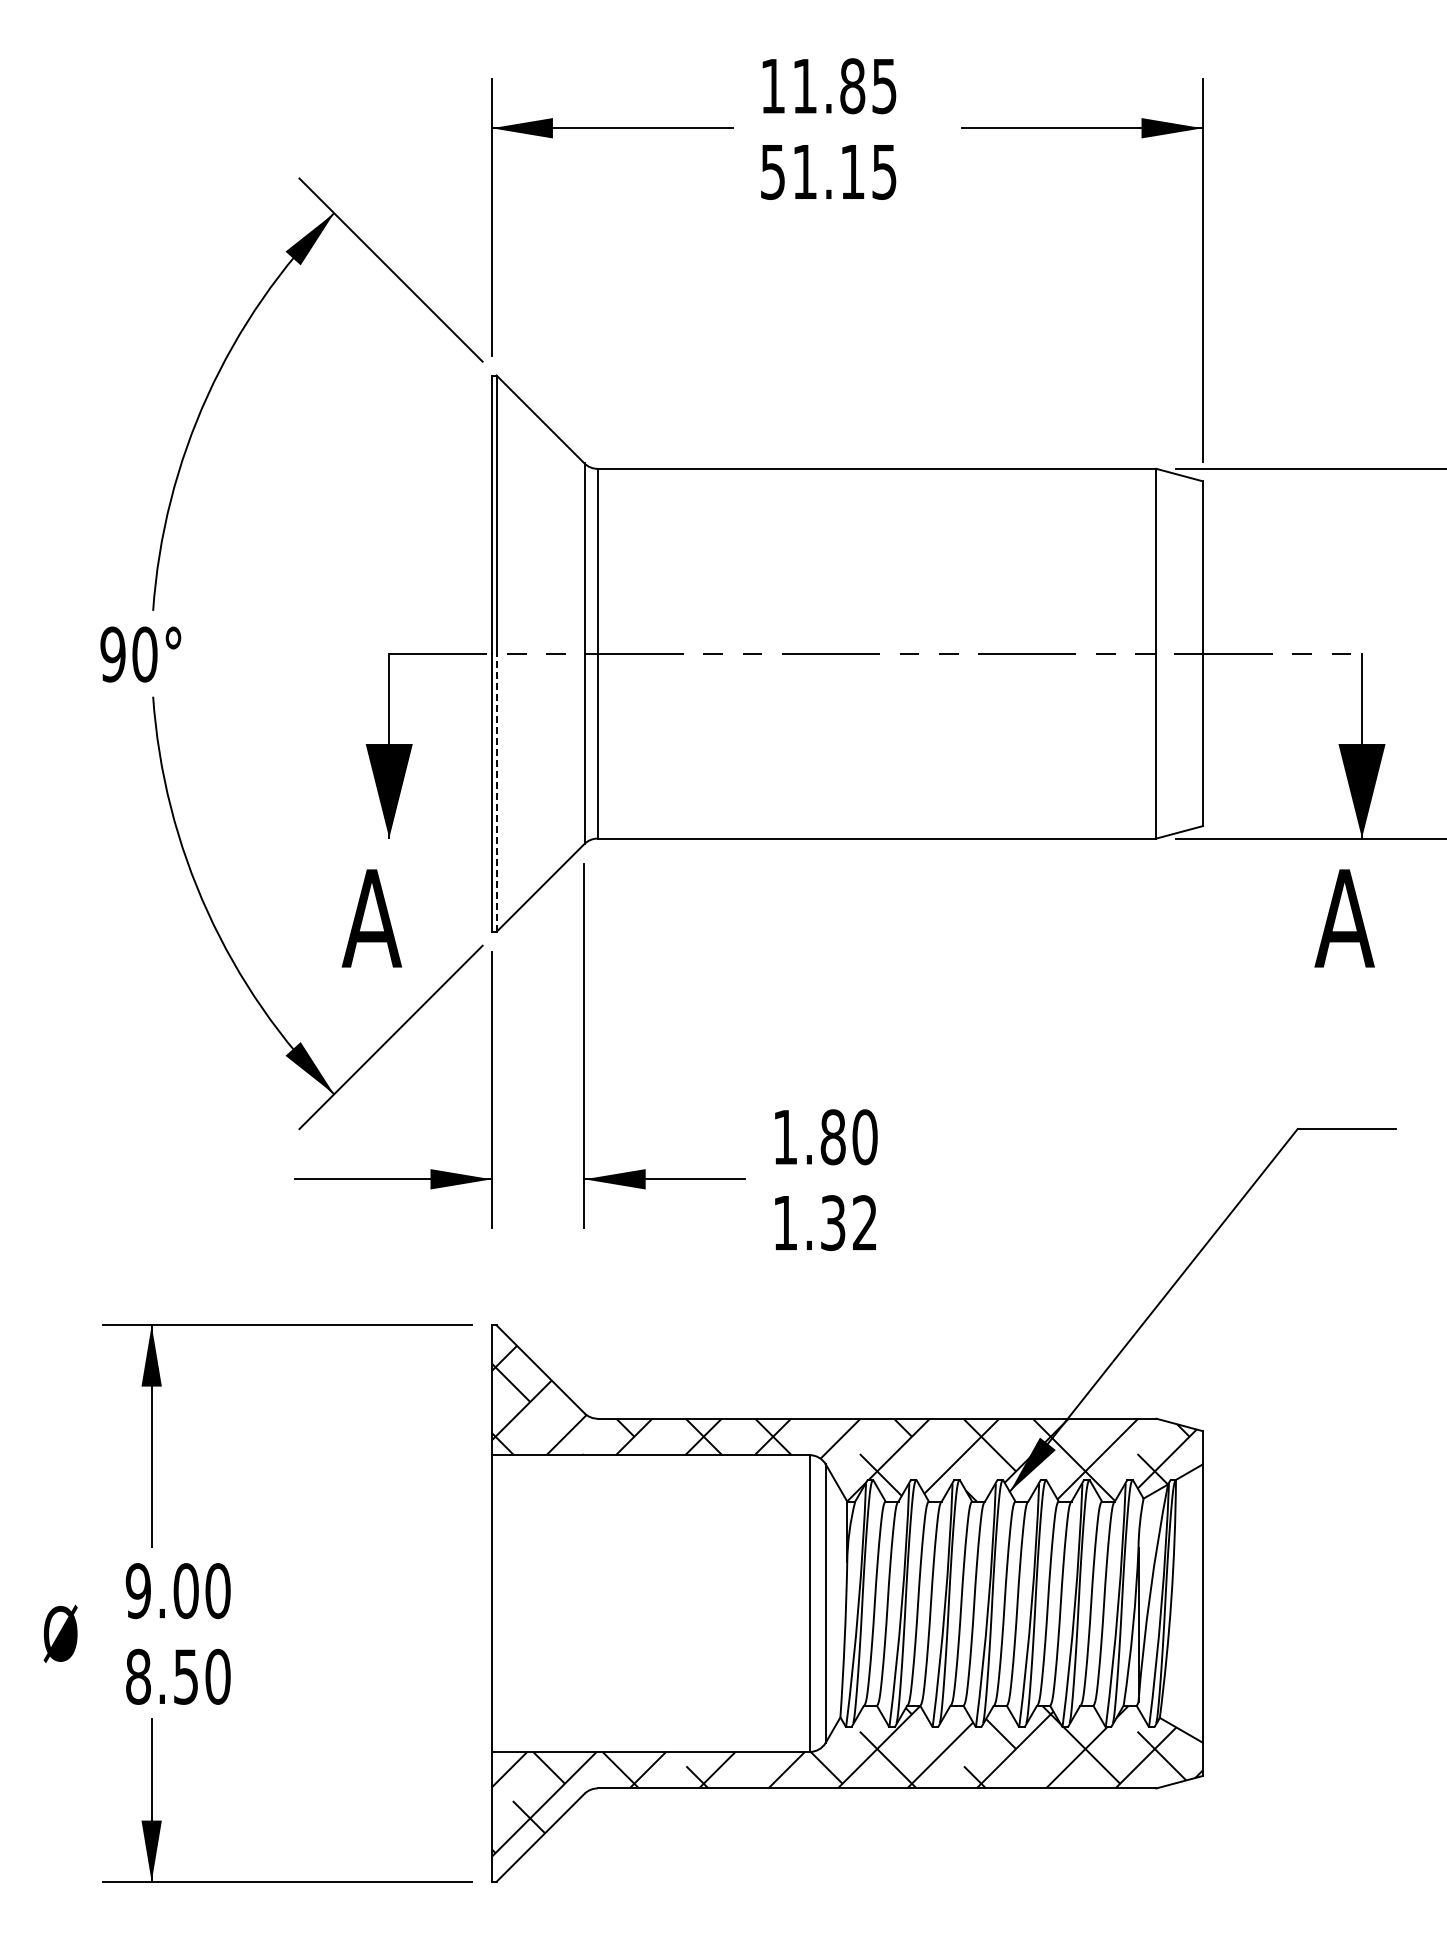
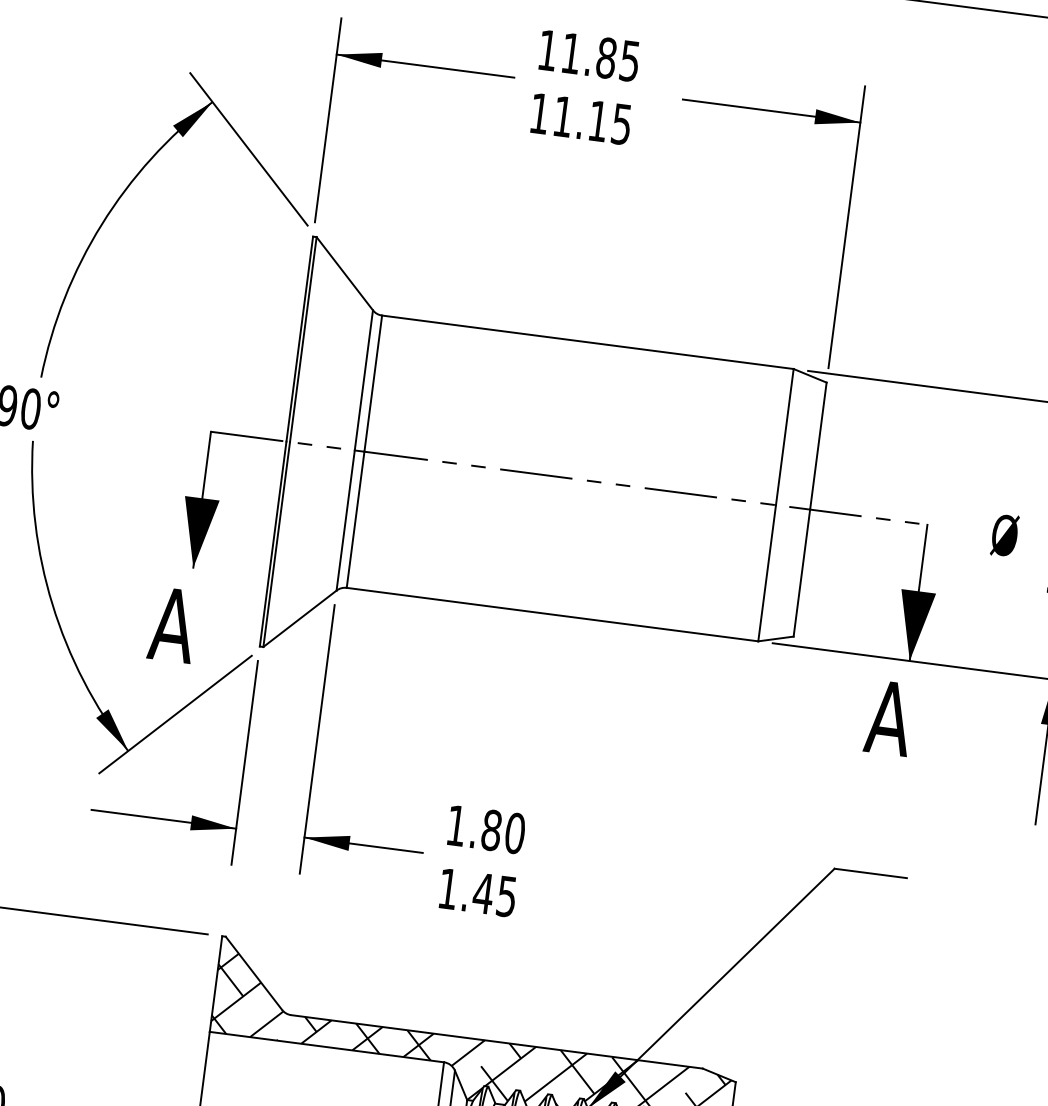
text: (772, 172) -> (539, 114), 51.15 -> 11.15
line: (496, 792) -> (276, 544), dashed -> solid
text: (847, 1223) -> (493, 895), 1.32 -> 1.45

